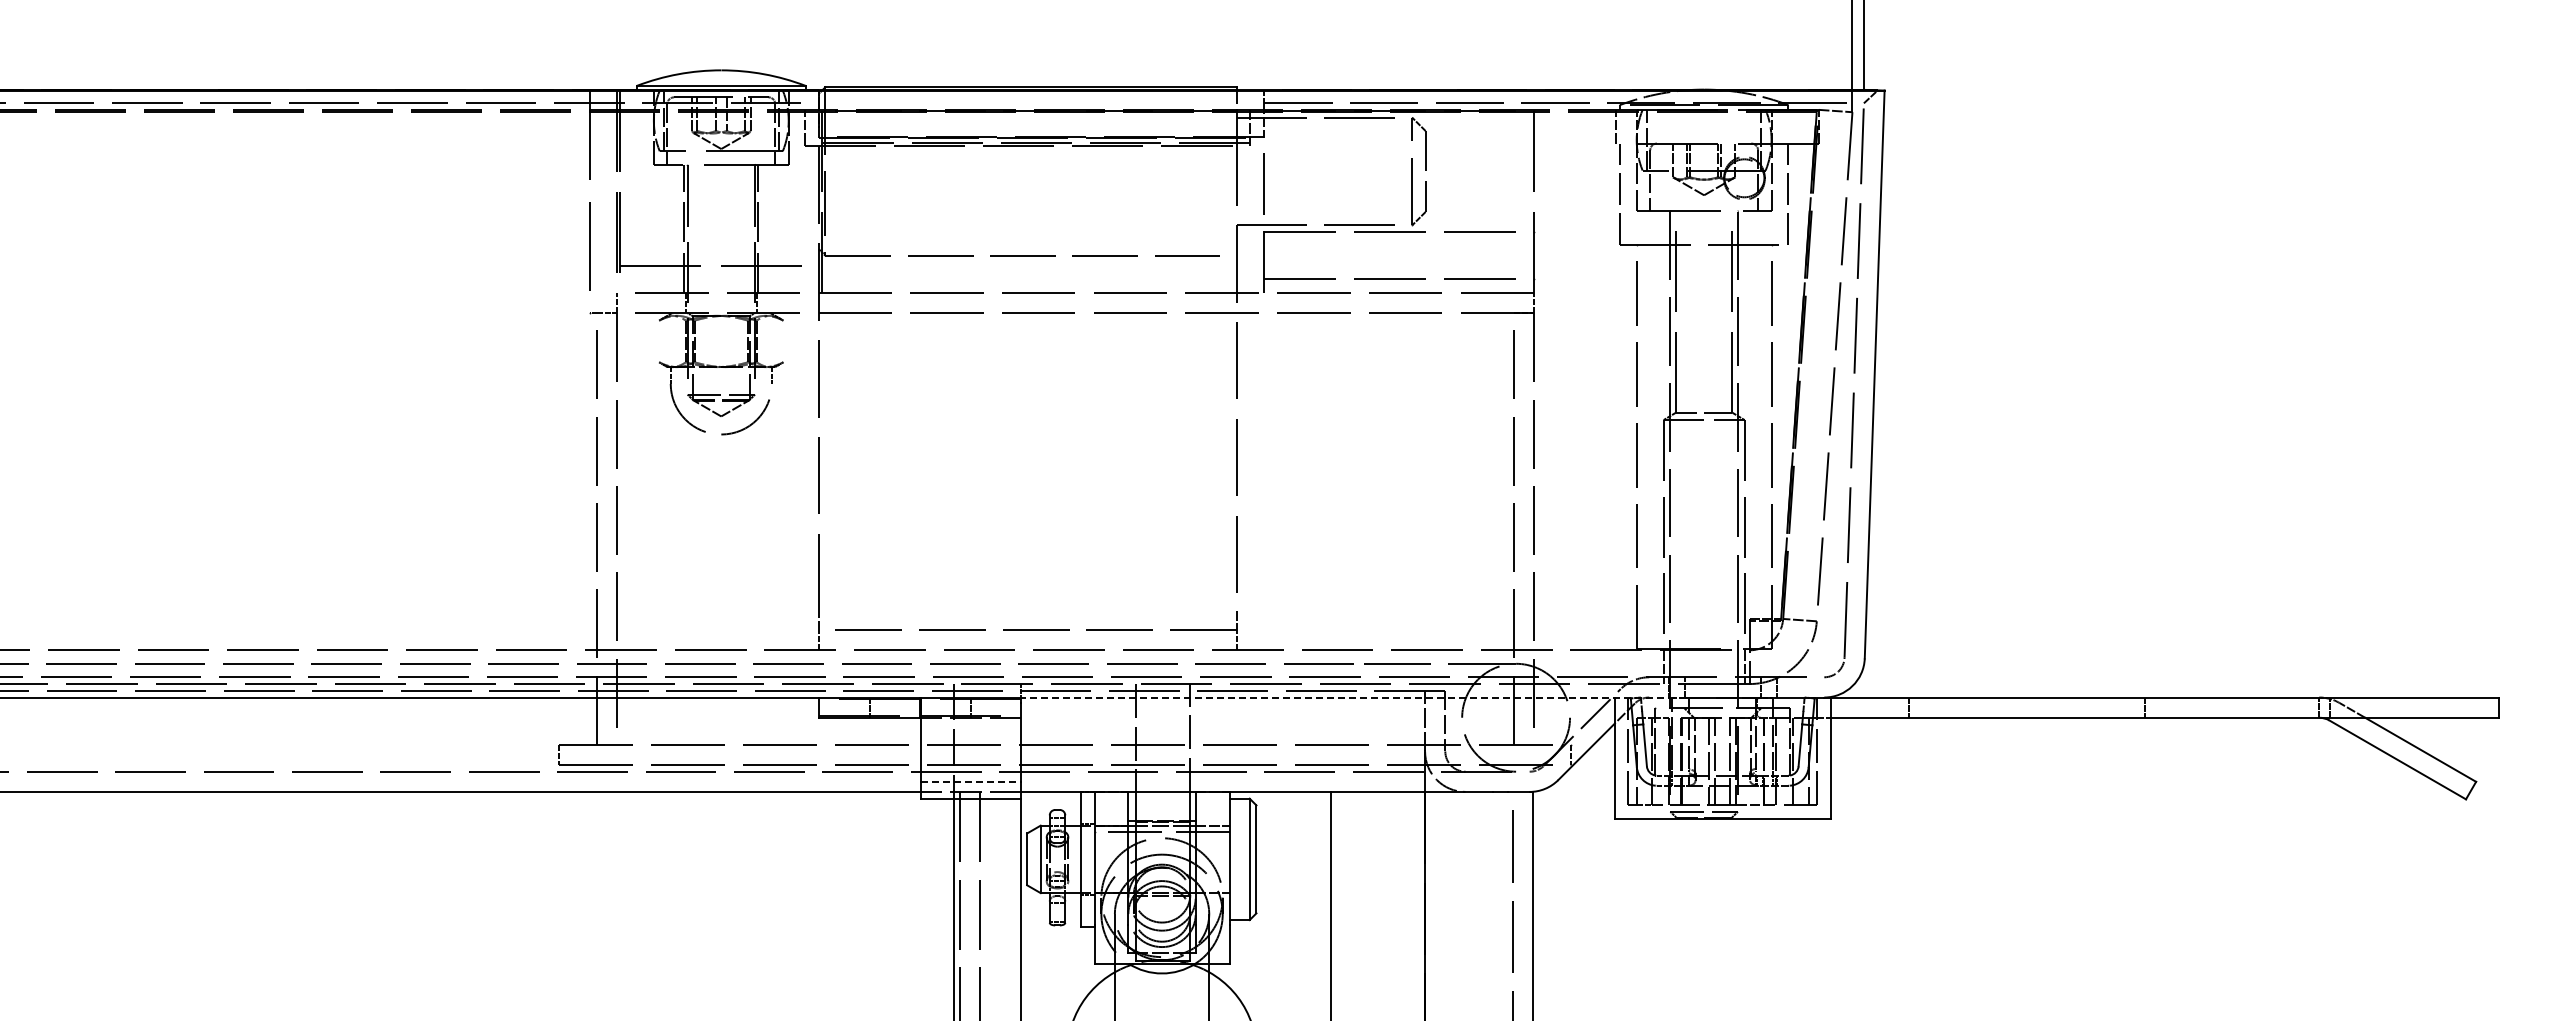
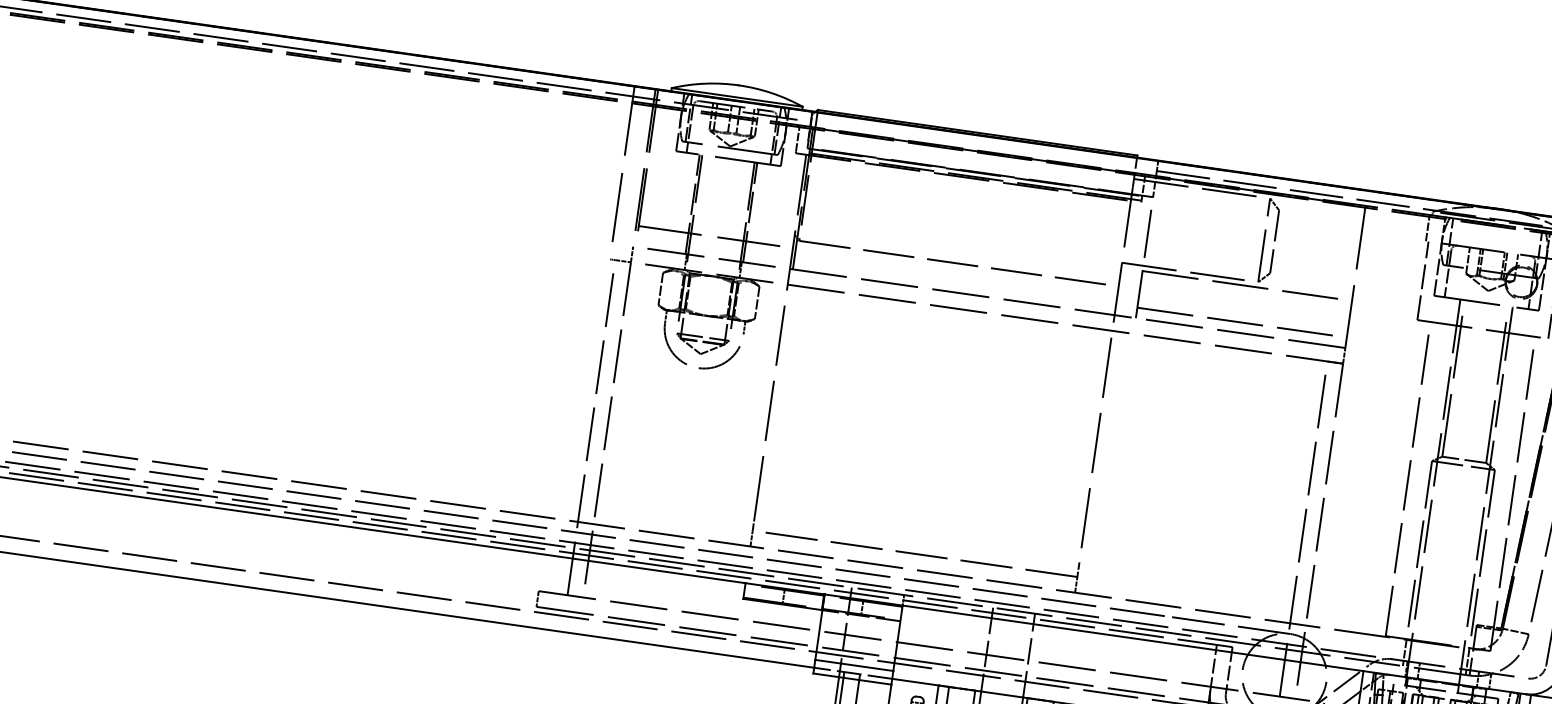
line: (659, 341) -> (661, 289), added
line: (783, 341) -> (757, 302), added
line: (1353, 697) -> (1160, 642), dashed -> solid
line: (971, 781) -> (854, 665), dashed -> solid

